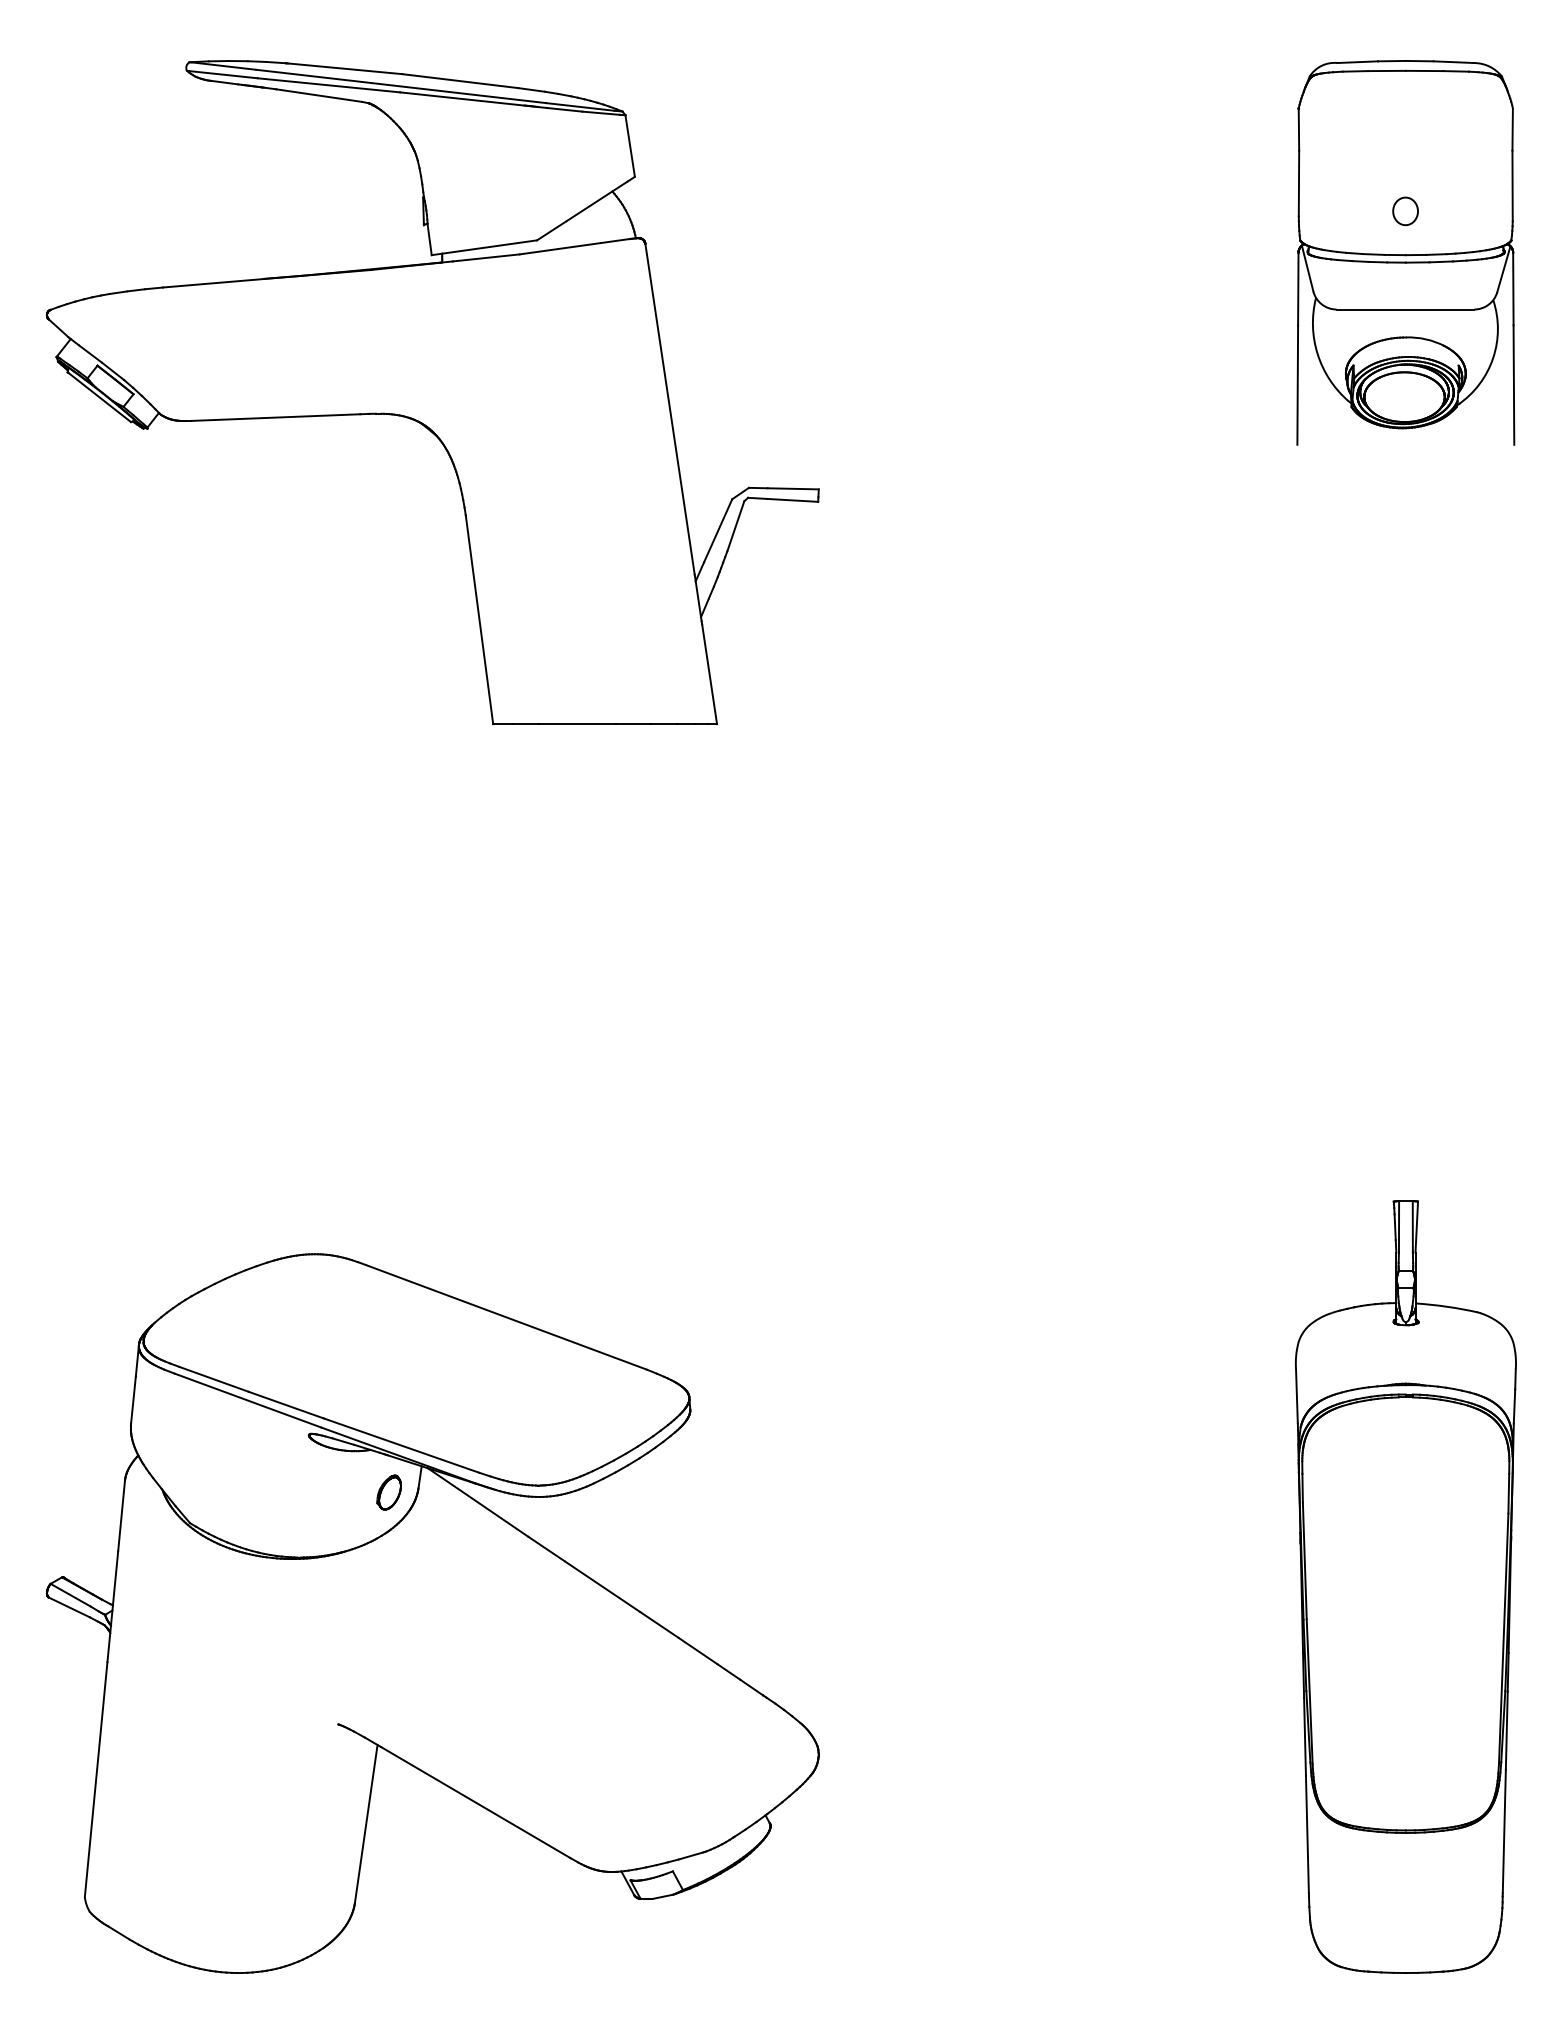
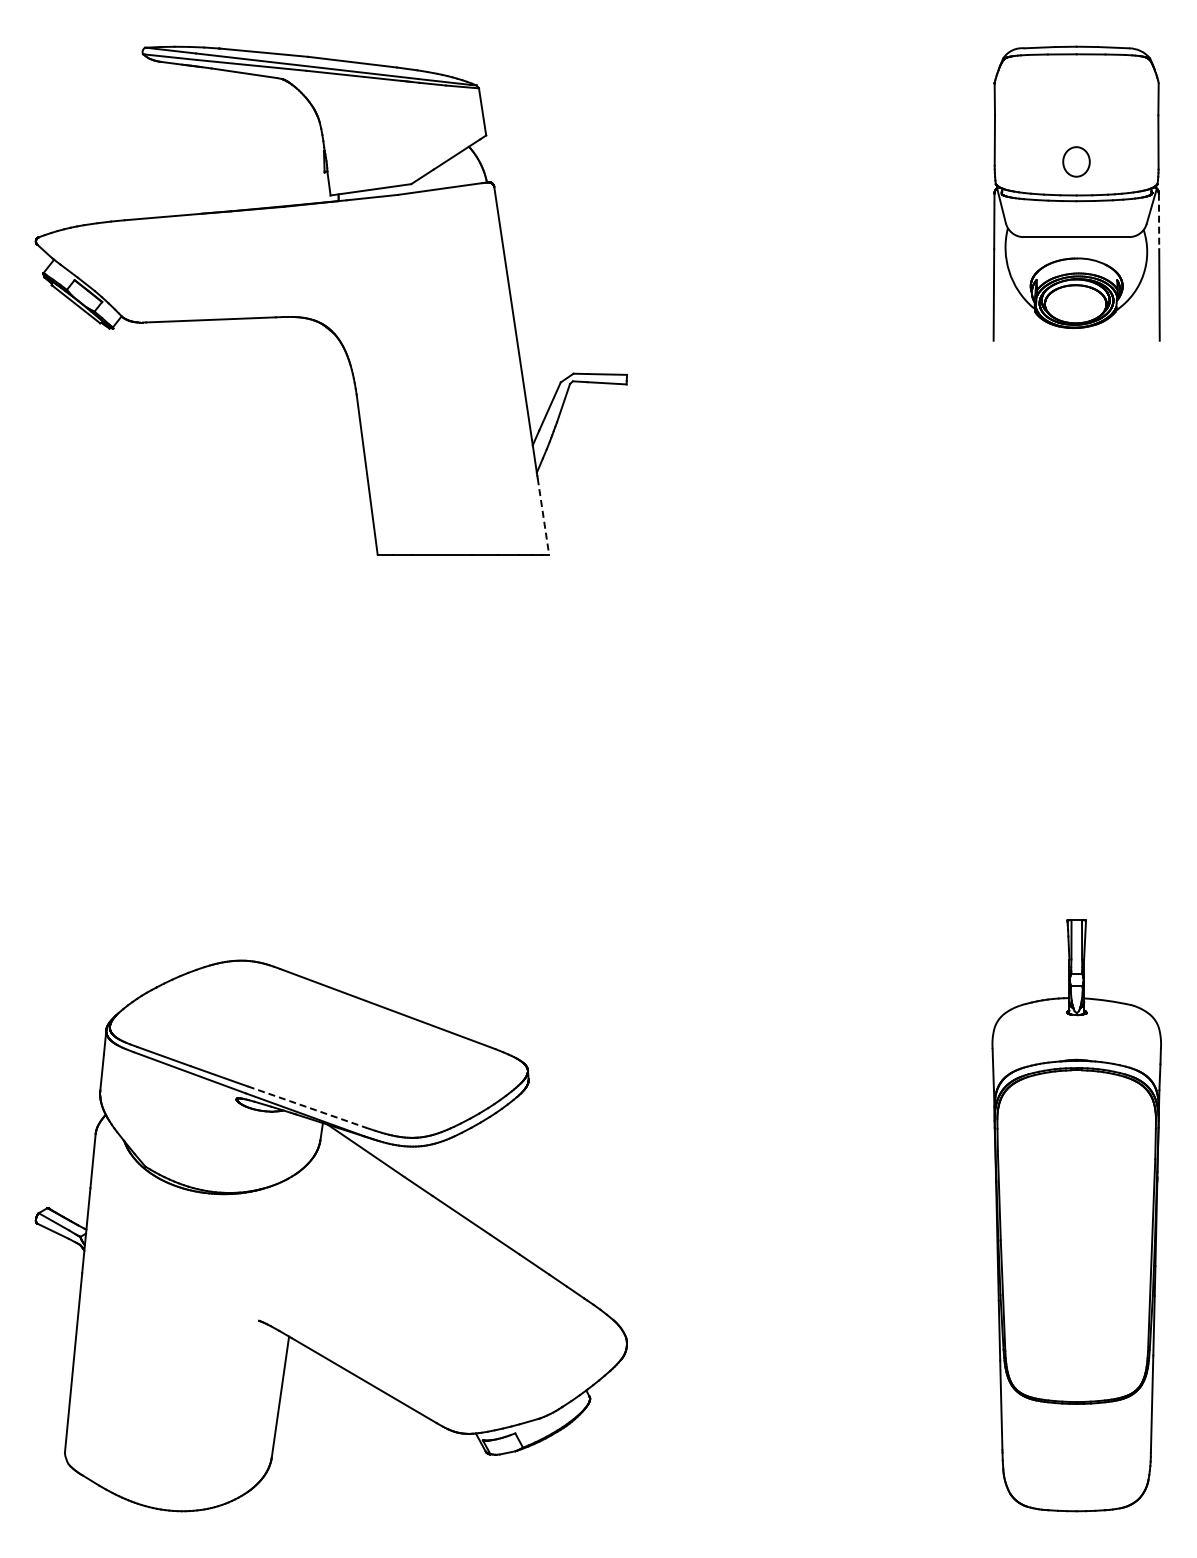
part: (1405, 210) -> (1076, 161), size x1.4
line: (1513, 289) -> (1159, 221), solid -> dashed
line: (709, 674) -> (543, 516), solid -> dashed
line: (401, 1445) -> (307, 1107), solid -> dashed
part: (388, 1492) -> (297, 1143), removed

